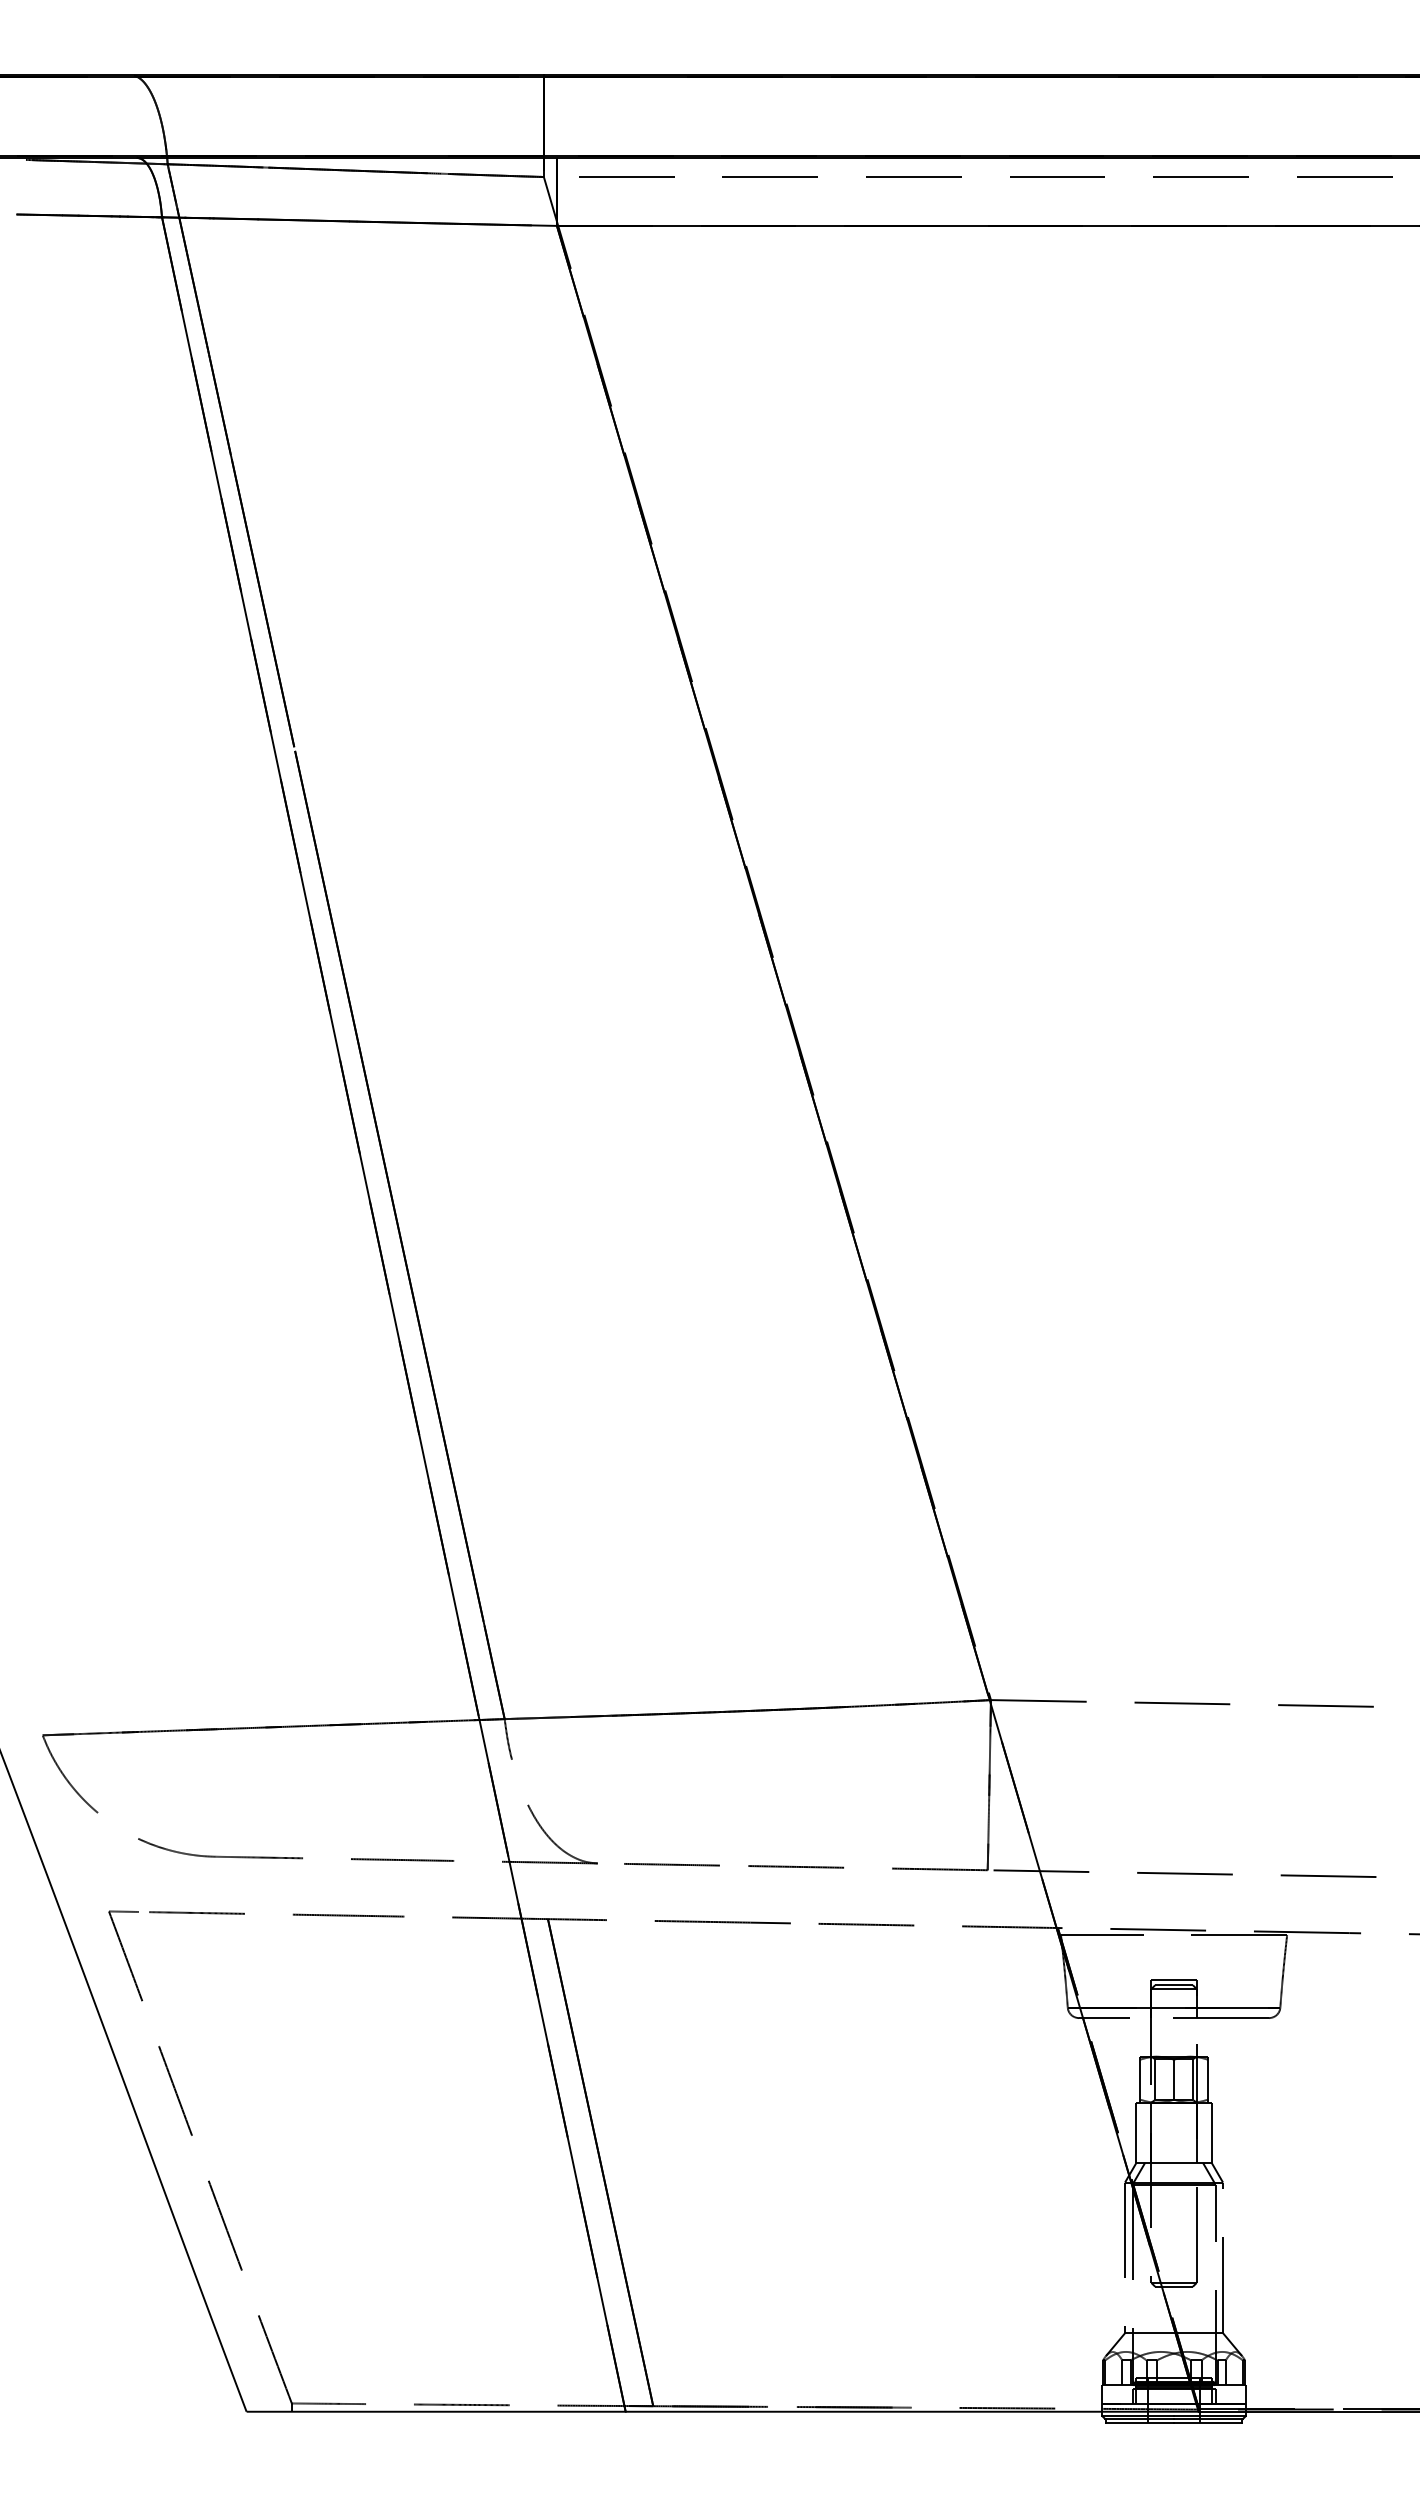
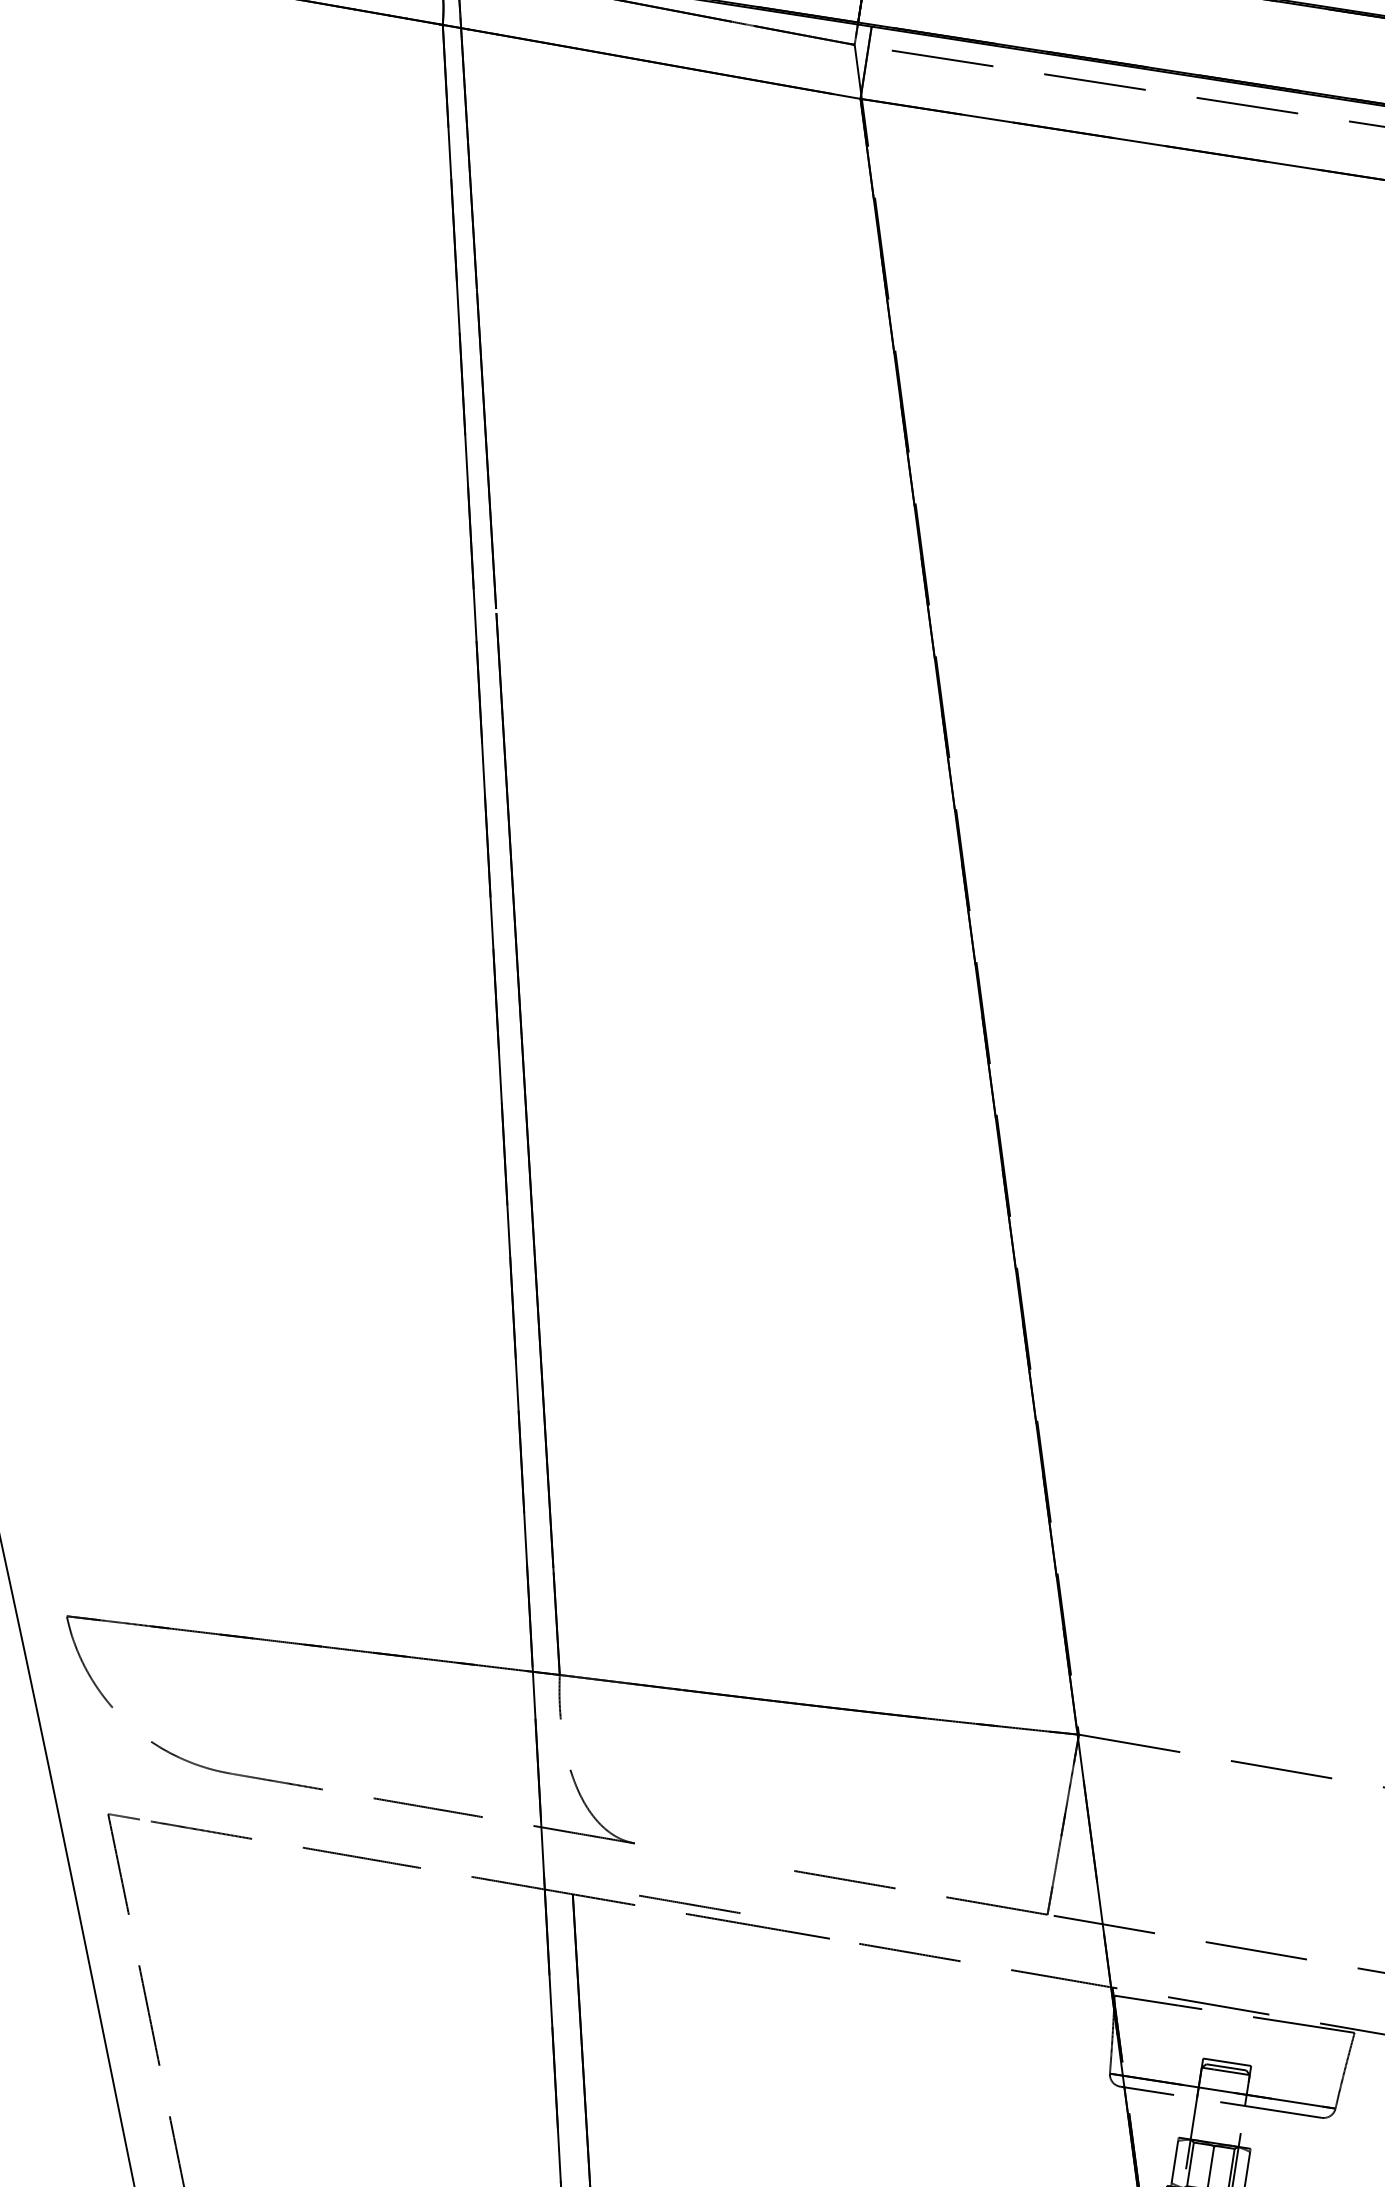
line: (671, 1864) -> (689, 1904), moved

